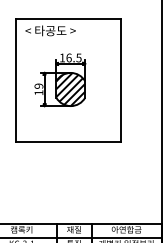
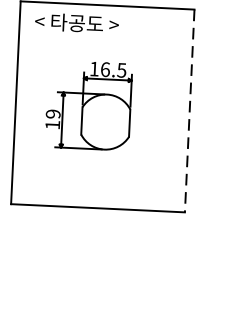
line: (120, 80) -> (188, 111), solid -> dashed
hatch: (70, 89) -> (105, 122), removed

